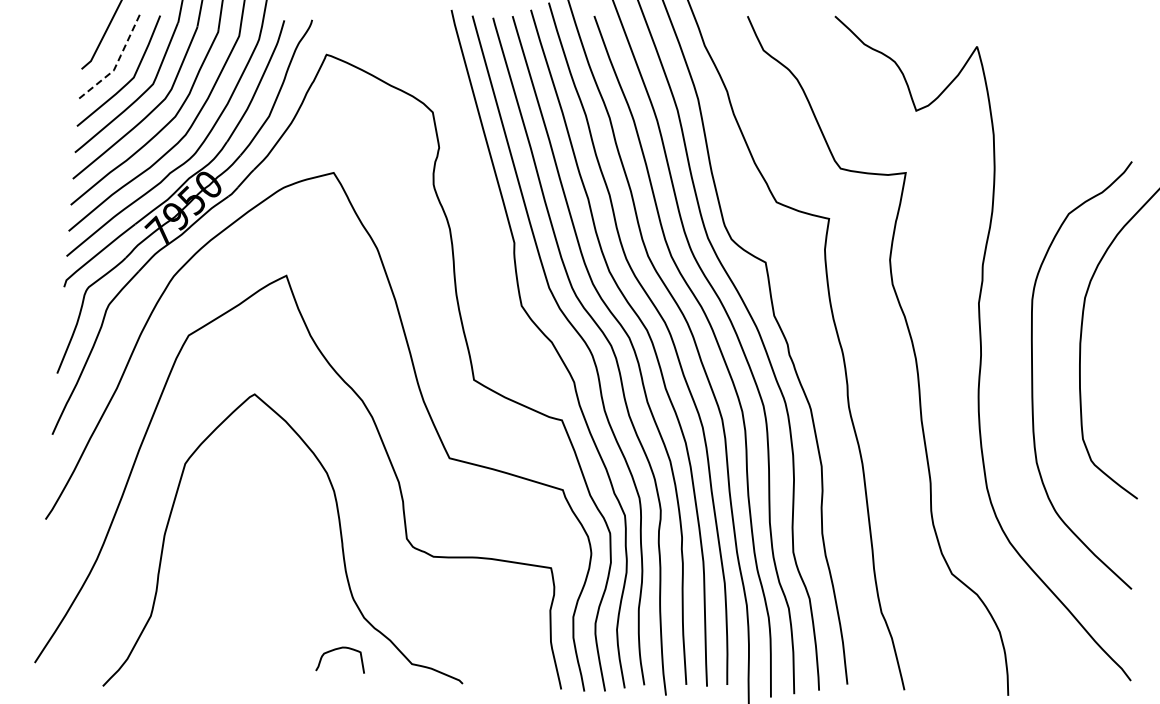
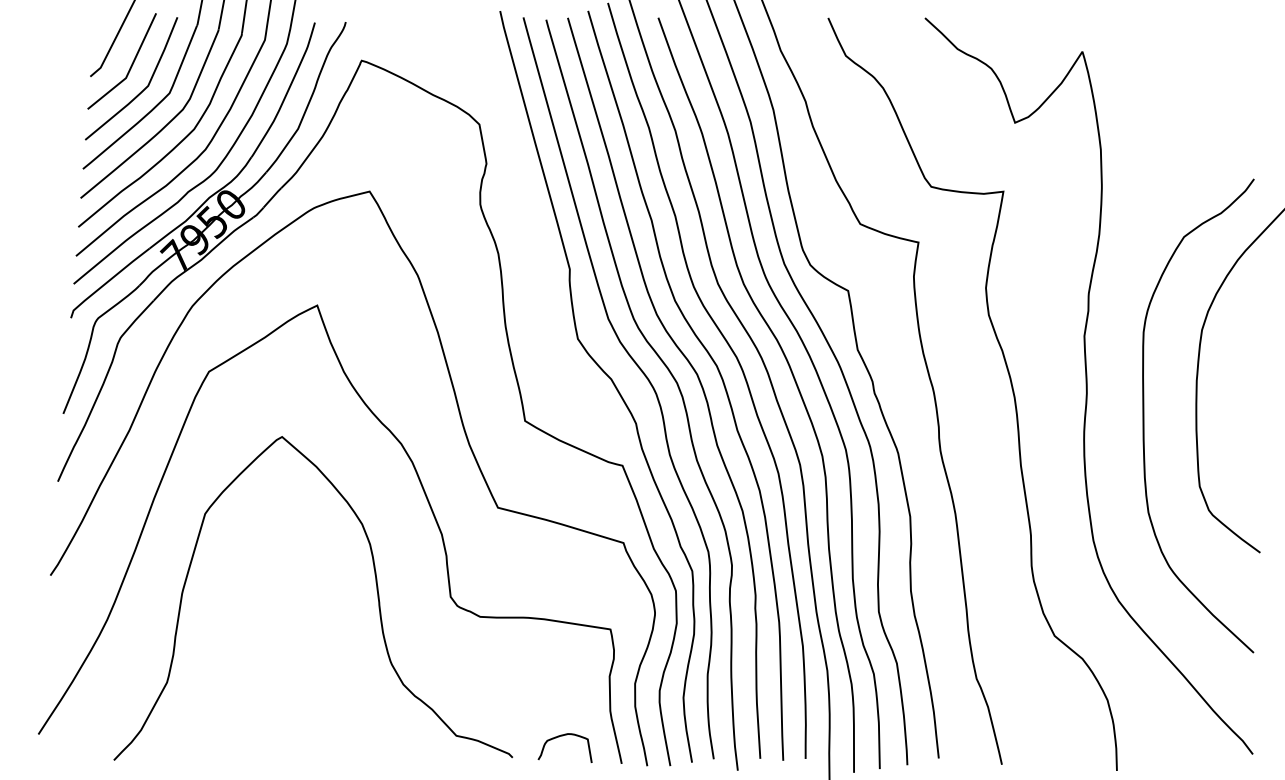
line: (118, 61) -> (131, 68), dashed -> solid
curve: (335, 650) -> (559, 737), moved

